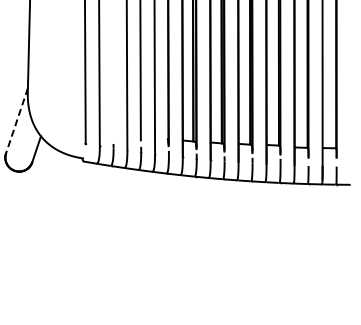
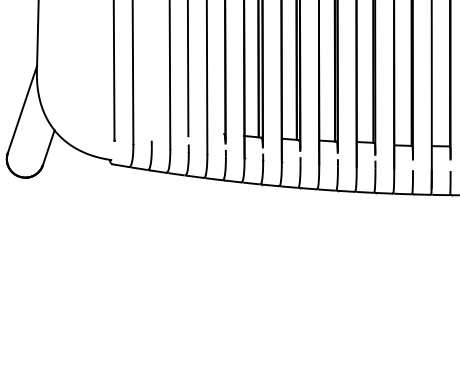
line: (16, 121) -> (21, 110), dashed -> solid

